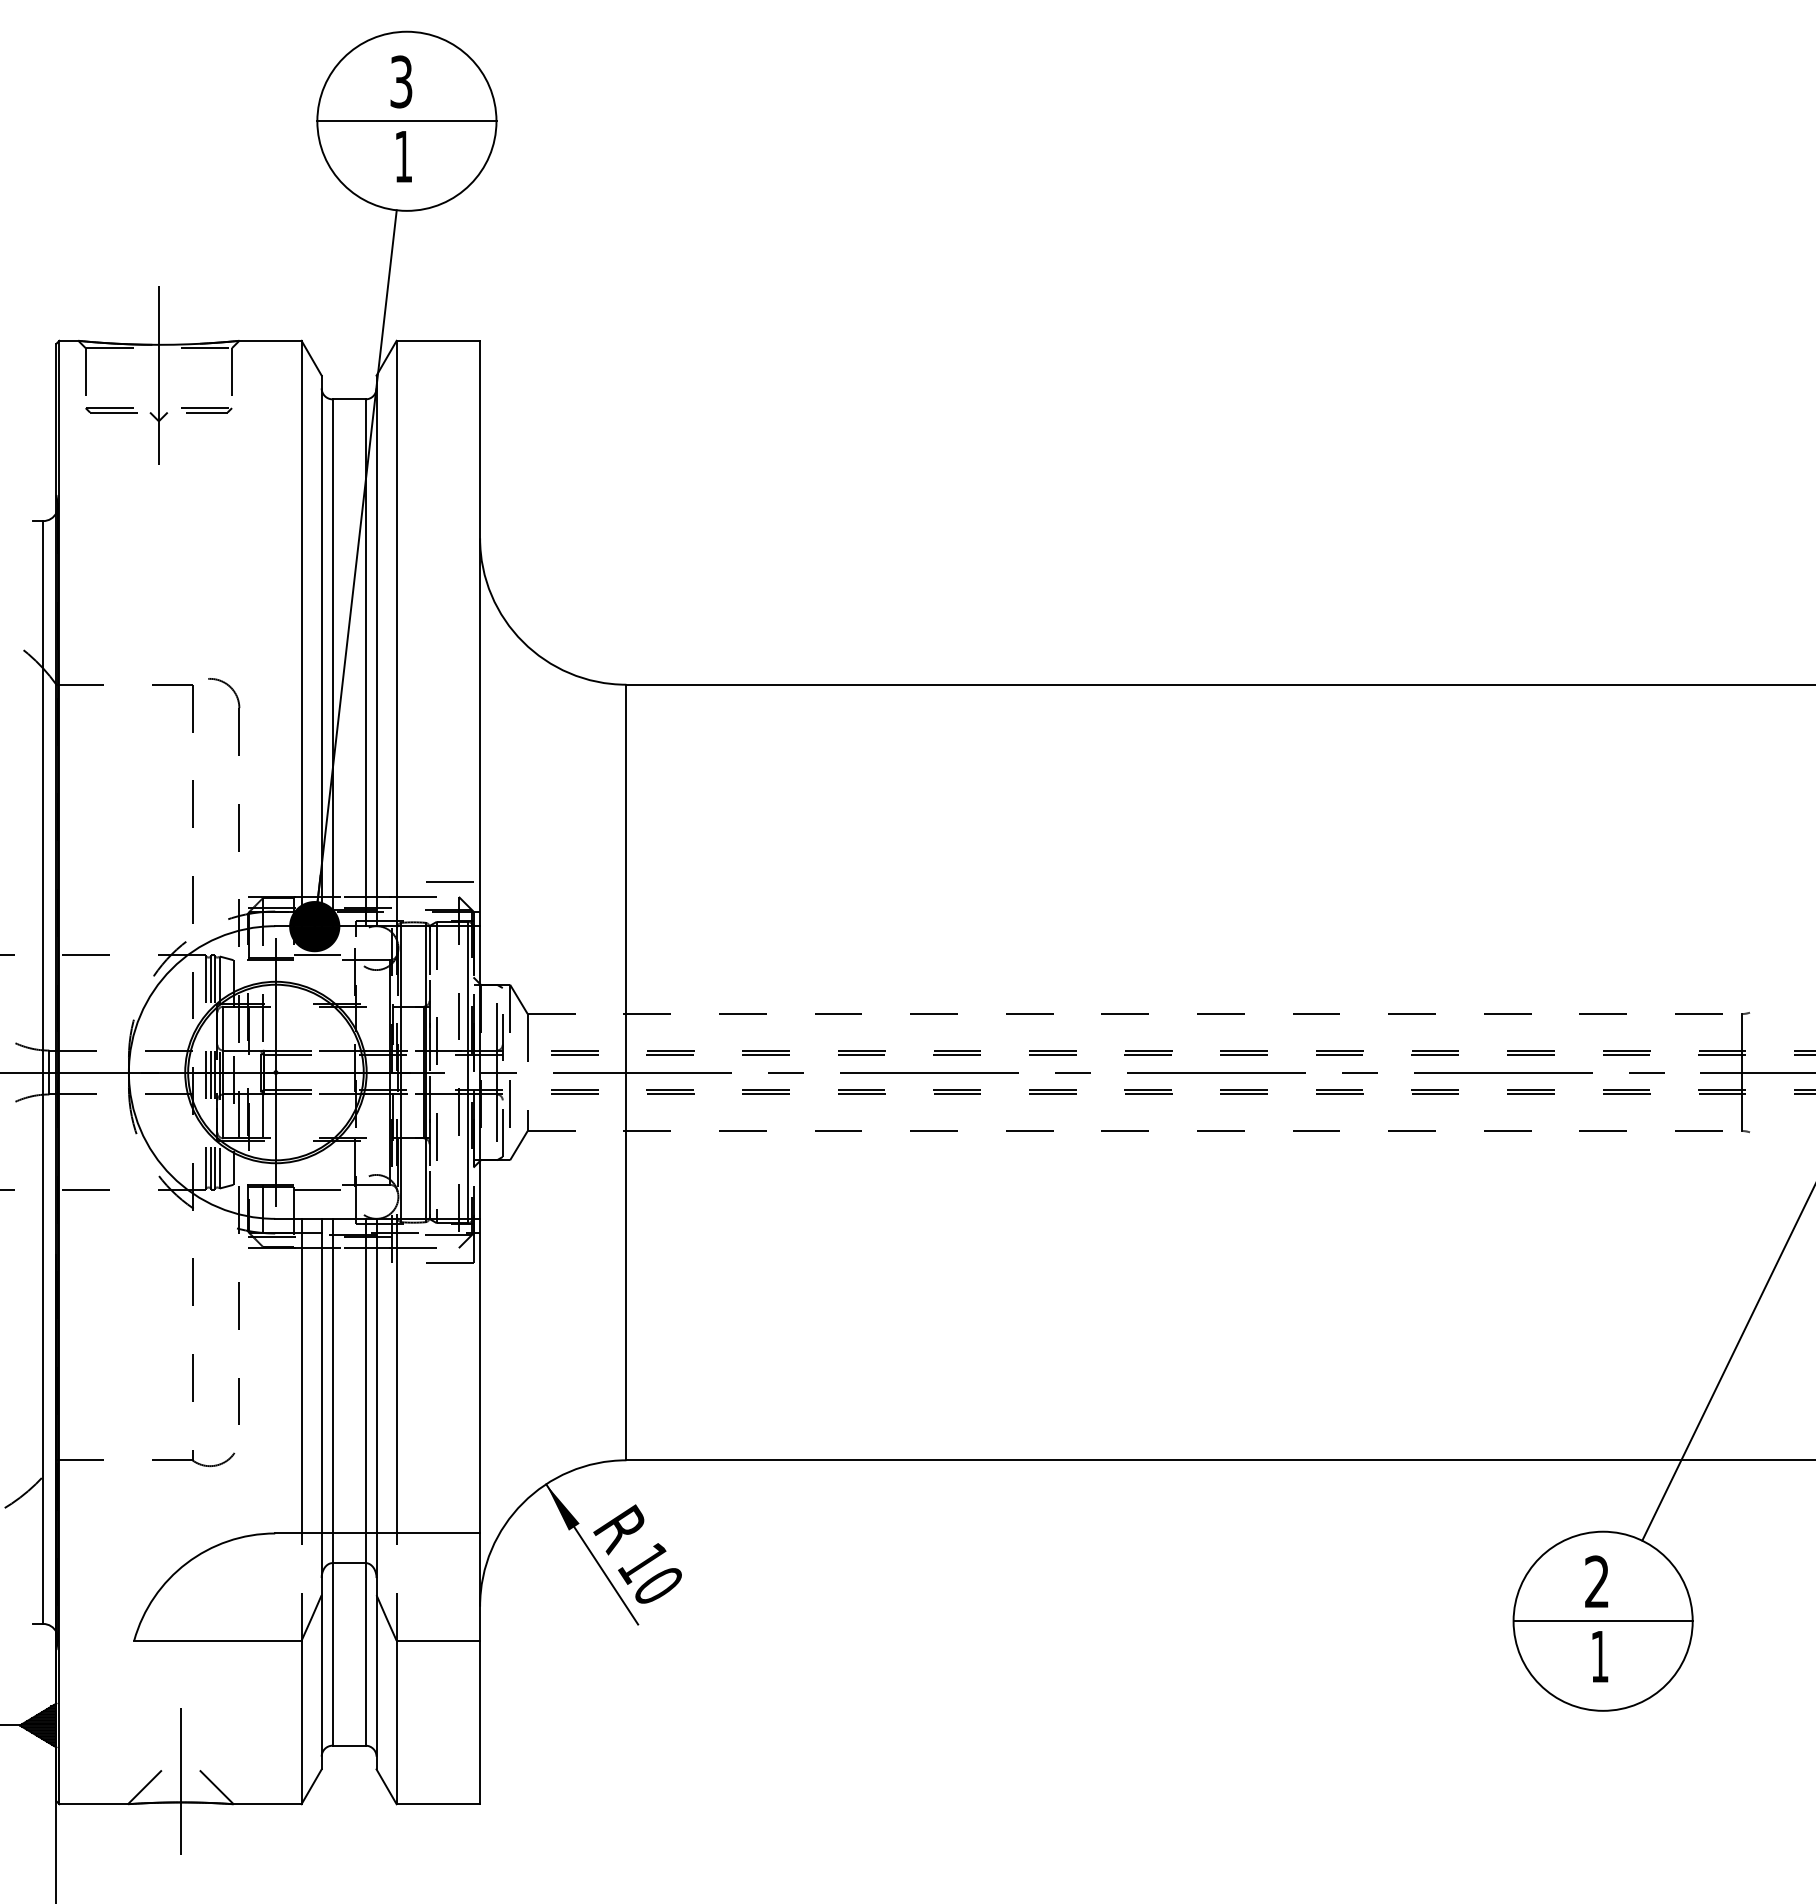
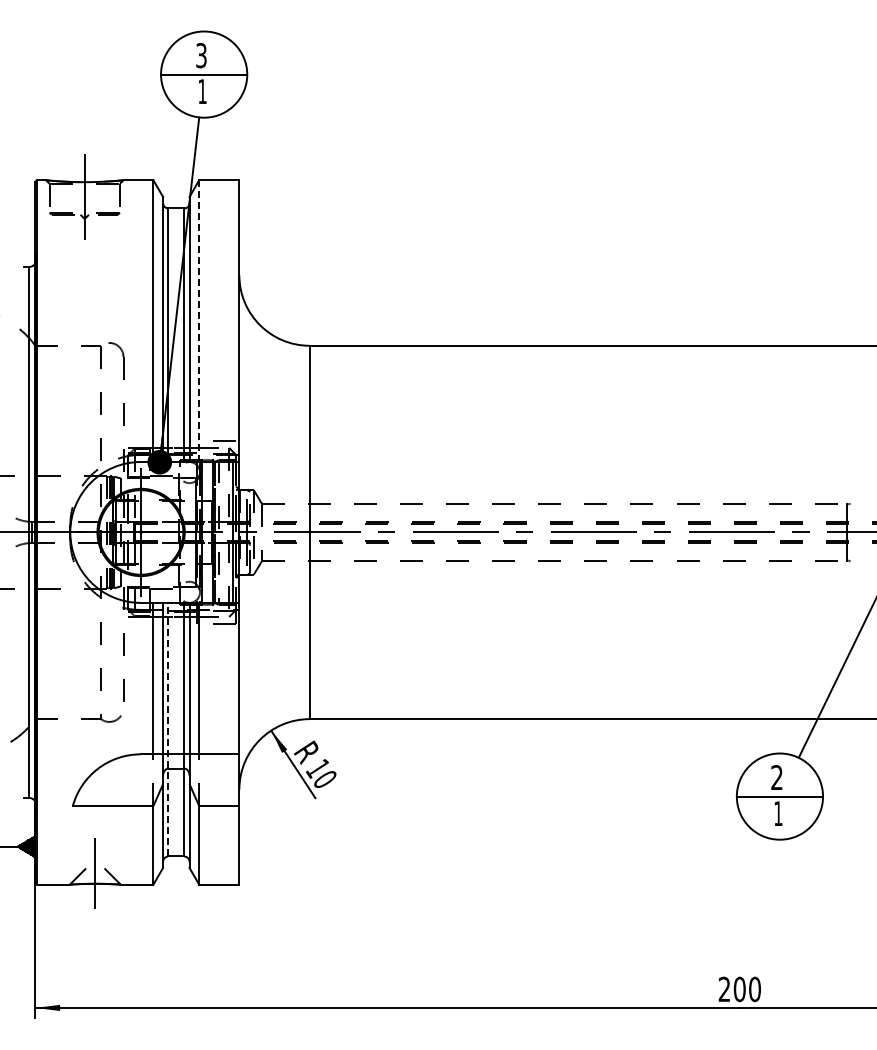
line: (397, 634) -> (199, 321), solid -> dashed
line: (332, 1481) -> (168, 729), solid -> dashed

